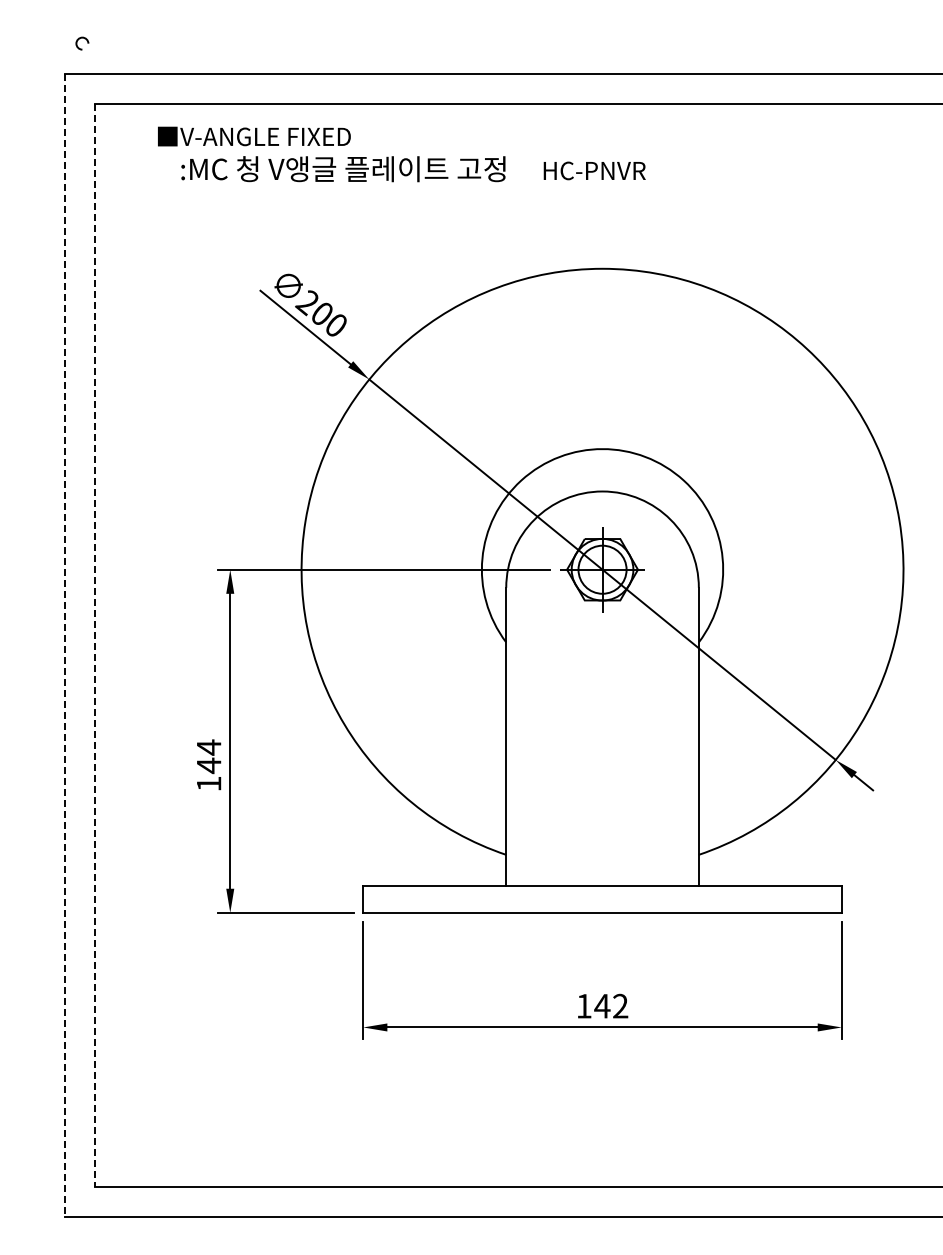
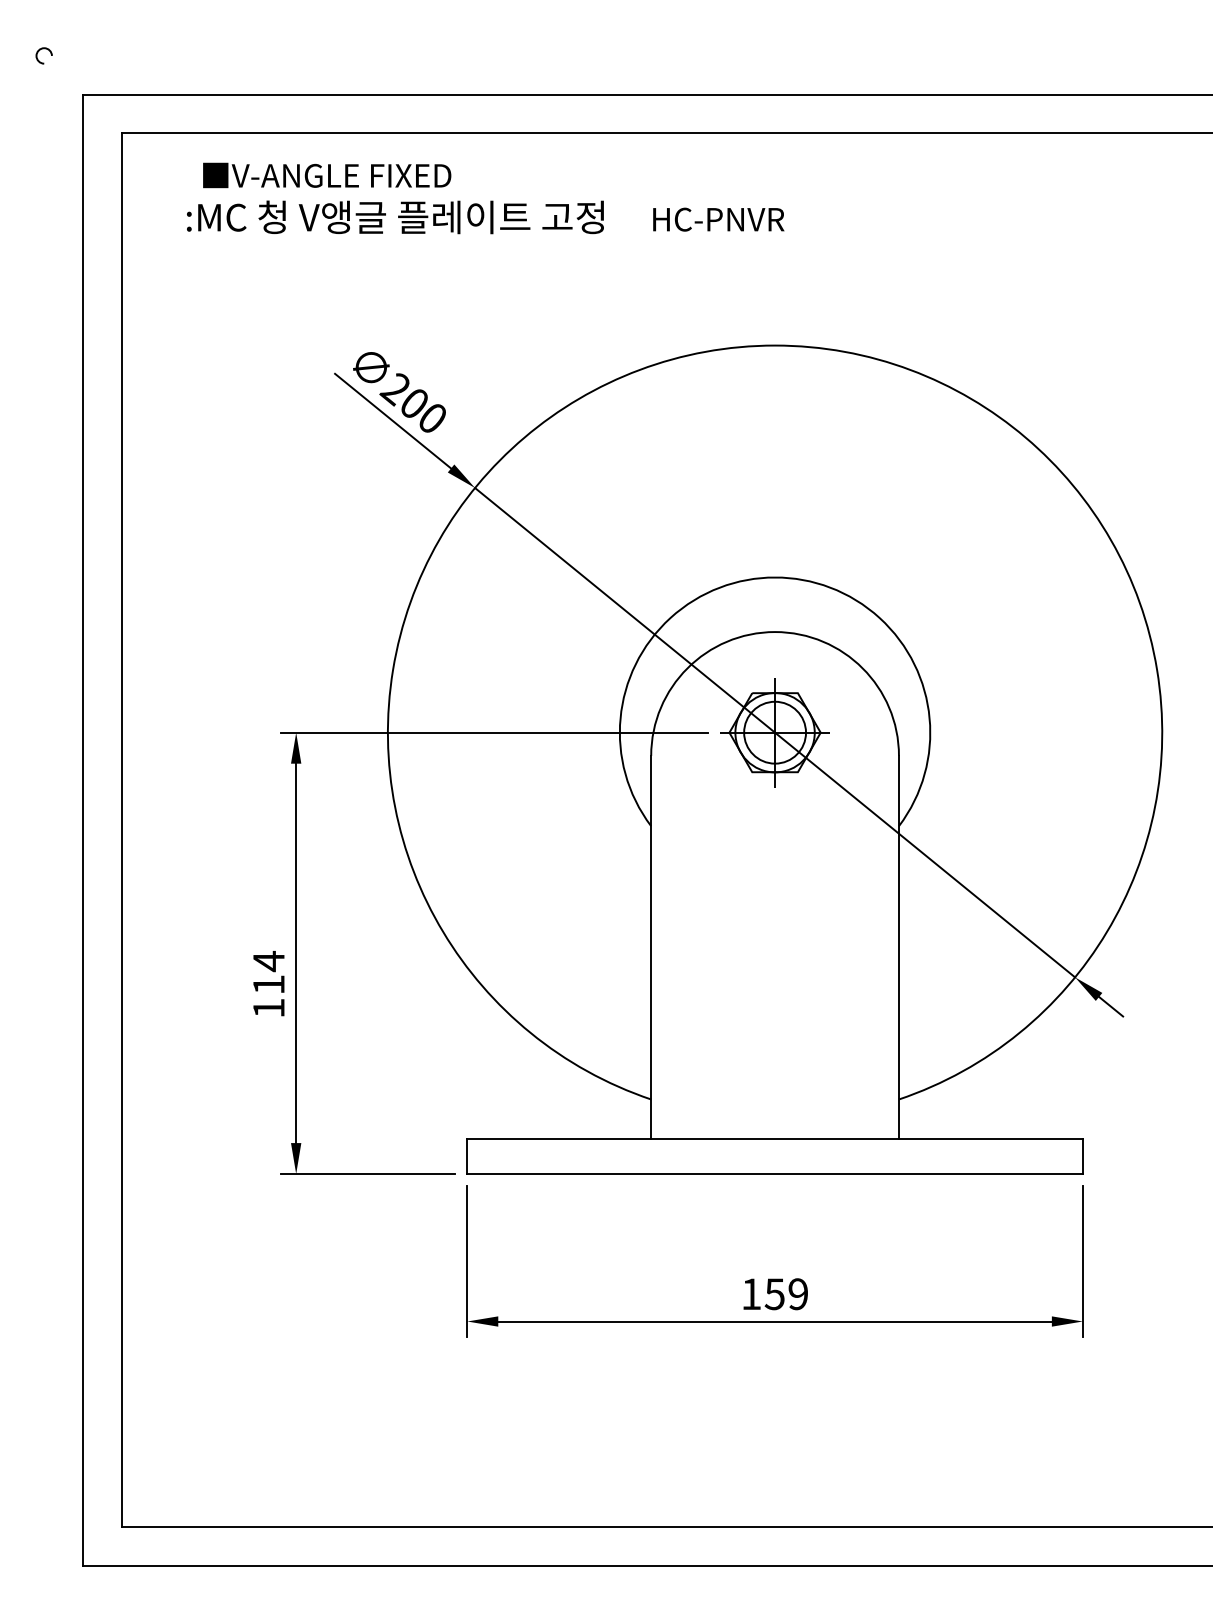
arc: (84, 39) -> (46, 50), moved
text: (413, 169) -> (485, 217), moved
line: (64, 645) -> (82, 830), dashed -> solid
line: (94, 645) -> (121, 830), dashed -> solid
text: (209, 765) -> (269, 984), 144 -> 114
text: (611, 1006) -> (786, 1294), 142 -> 159

